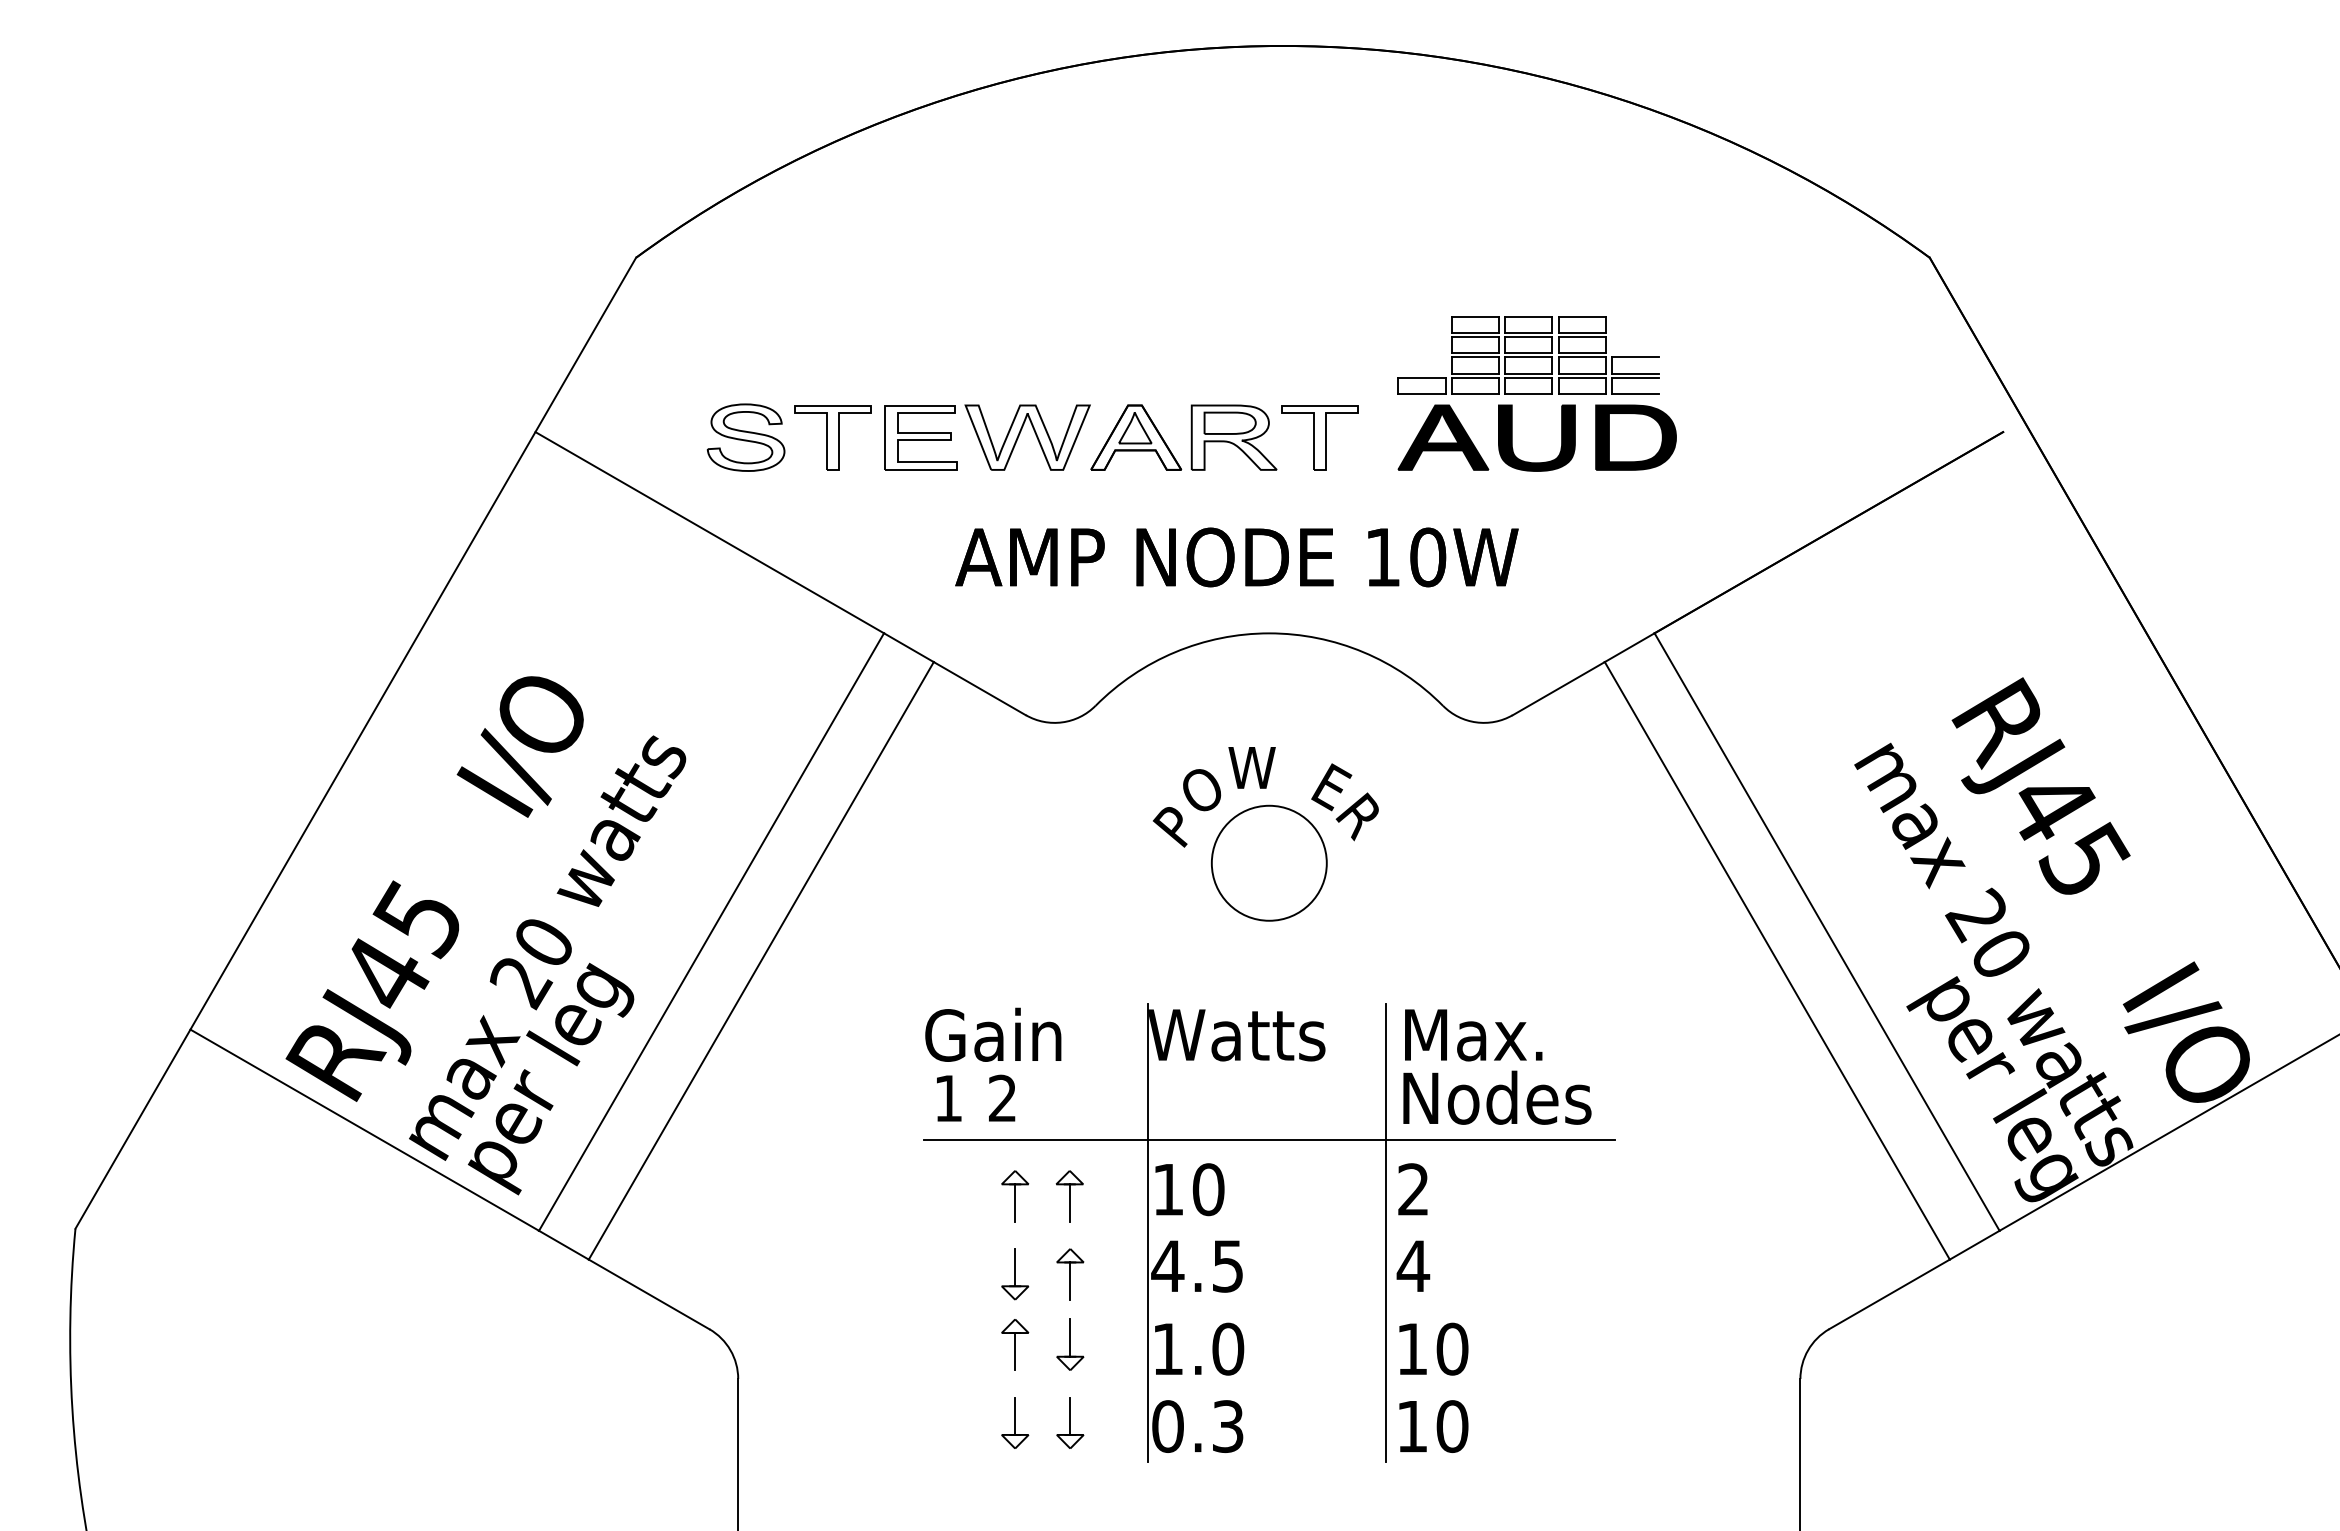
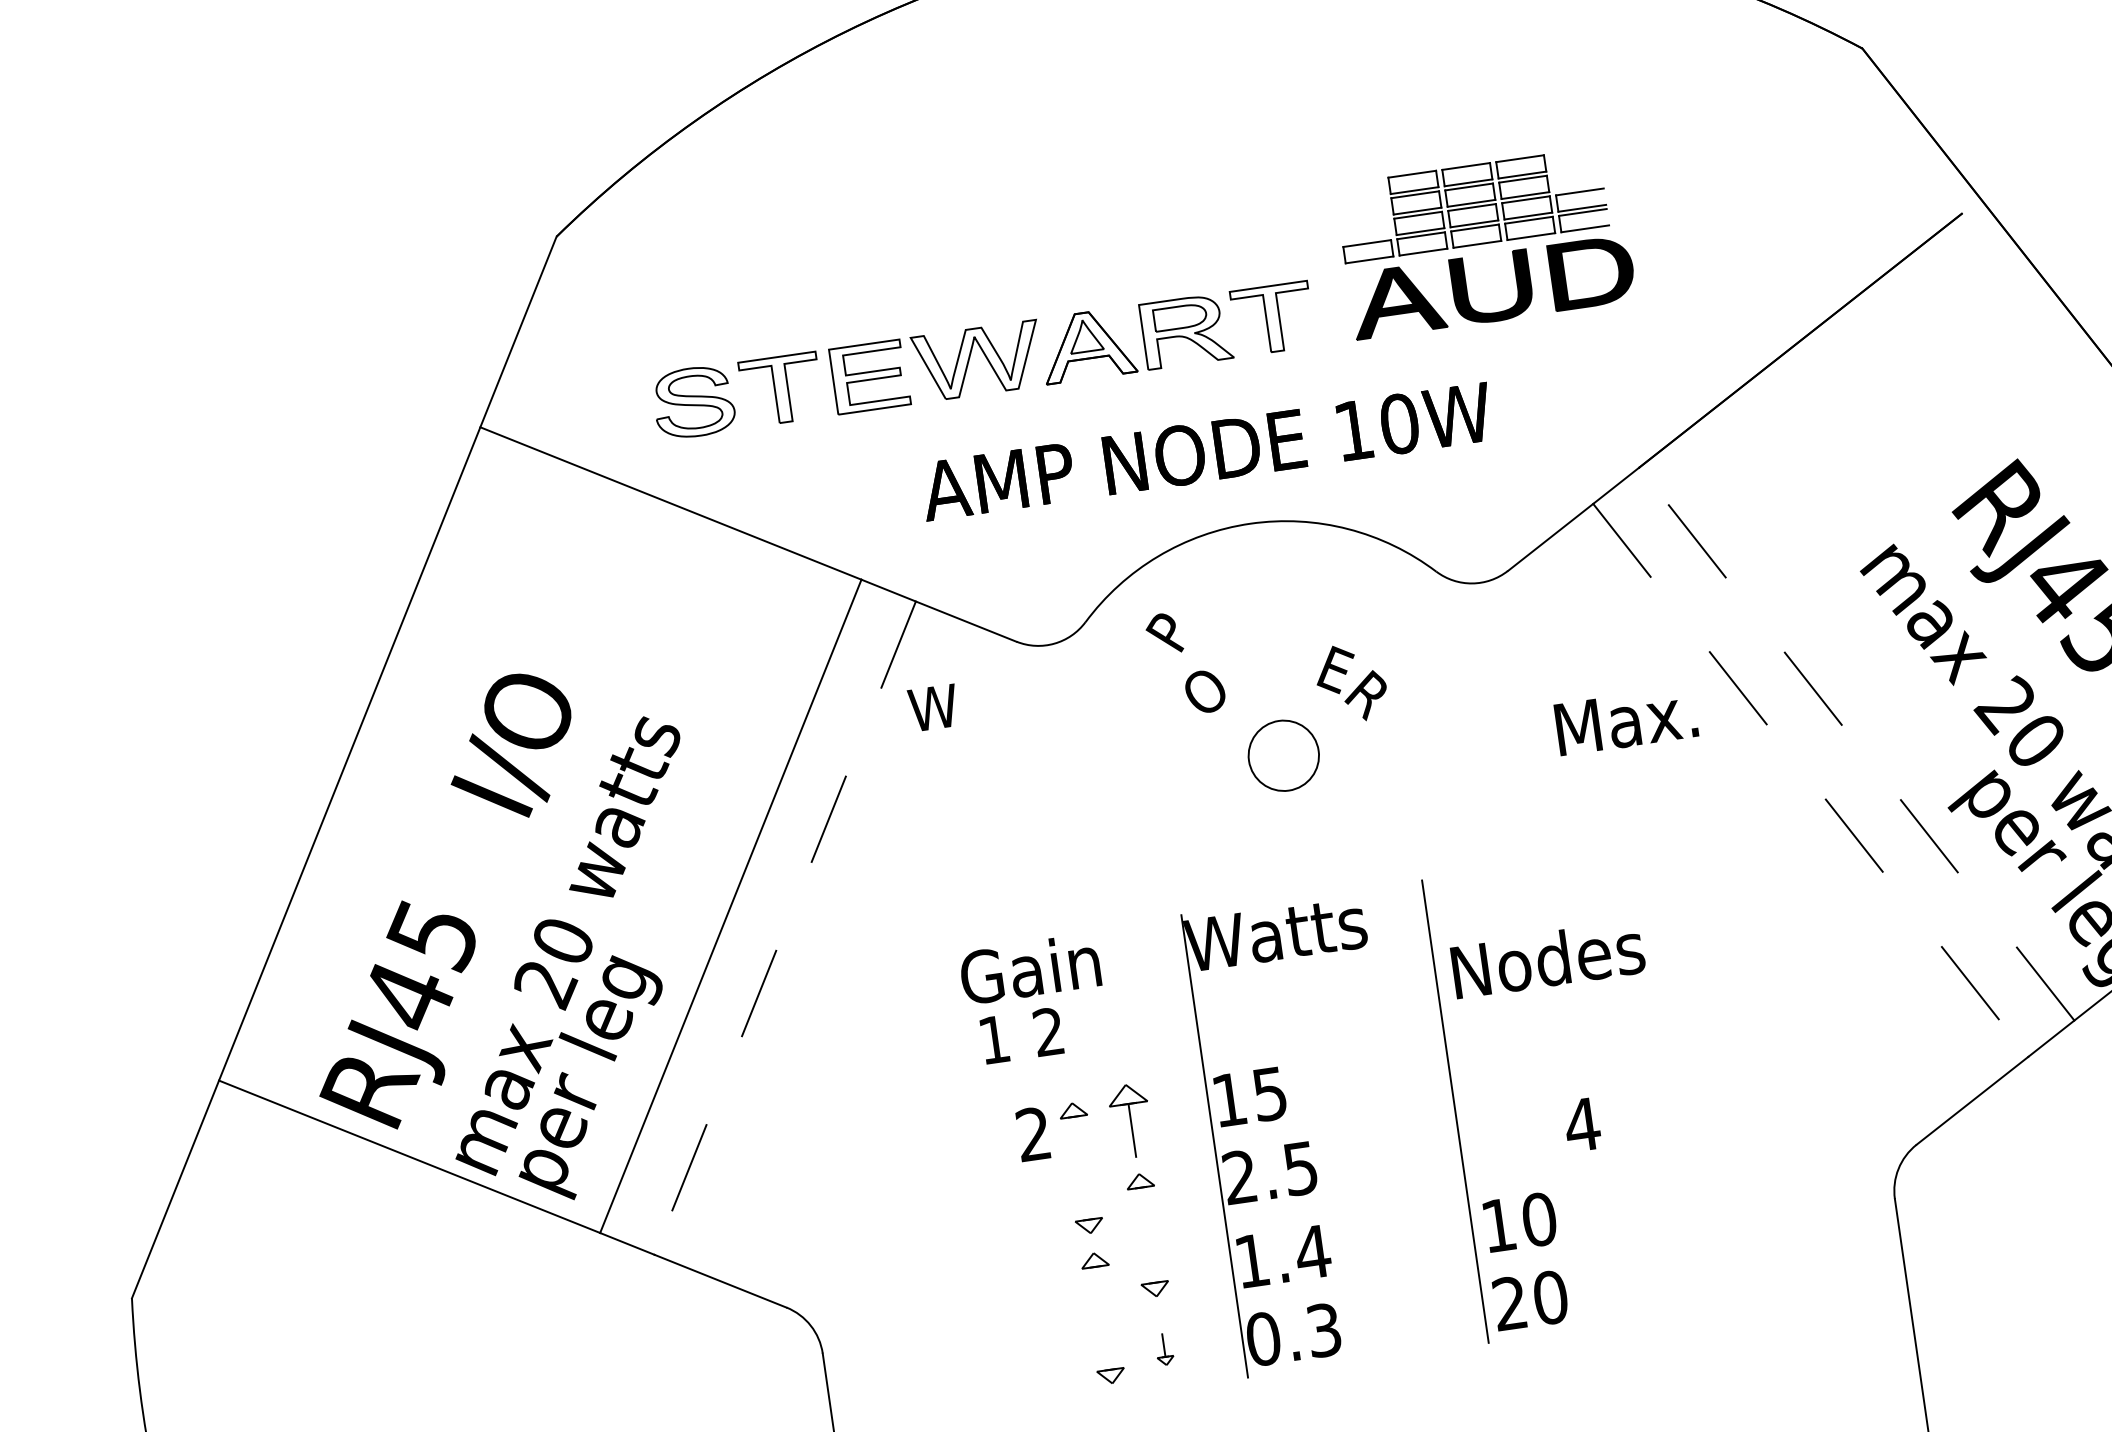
text: (1251, 767) -> (932, 707), moved
text: (1170, 827) -> (1164, 634), moved
circle: (1268, 862) -> (1282, 755), size x0.6
line: (1827, 932) -> (1857, 744), solid -> dashed
line: (761, 960) -> (785, 927), solid -> dashed
line: (1777, 960) -> (1810, 780), solid -> dashed
text: (1473, 1035) -> (1626, 721), moved
line: (1268, 1139) -> (1323, 1034), removed
text: (1208, 1189) -> (1269, 1093), 10 -> 15
text: (1412, 1189) -> (1032, 1134), moved
part: (1069, 1196) -> (1130, 1121), size x1.4
line: (1015, 1202) -> (1076, 1135), removed
text: (1167, 1265) -> (1239, 1176), 4.5 -> 2.5
text: (1413, 1265) -> (1582, 1124), moved
line: (1015, 1267) -> (1086, 1200), removed
line: (1070, 1280) -> (1143, 1205), removed
line: (1070, 1337) -> (1152, 1263), removed
text: (1227, 1348) -> (1312, 1251), 1.0 -> 1.4
line: (1015, 1351) -> (1098, 1285), removed
line: (1015, 1415) -> (1107, 1350), removed
part: (1070, 1422) -> (1164, 1349), size x0.6
text: (1411, 1426) -> (1509, 1303), 10 -> 20

